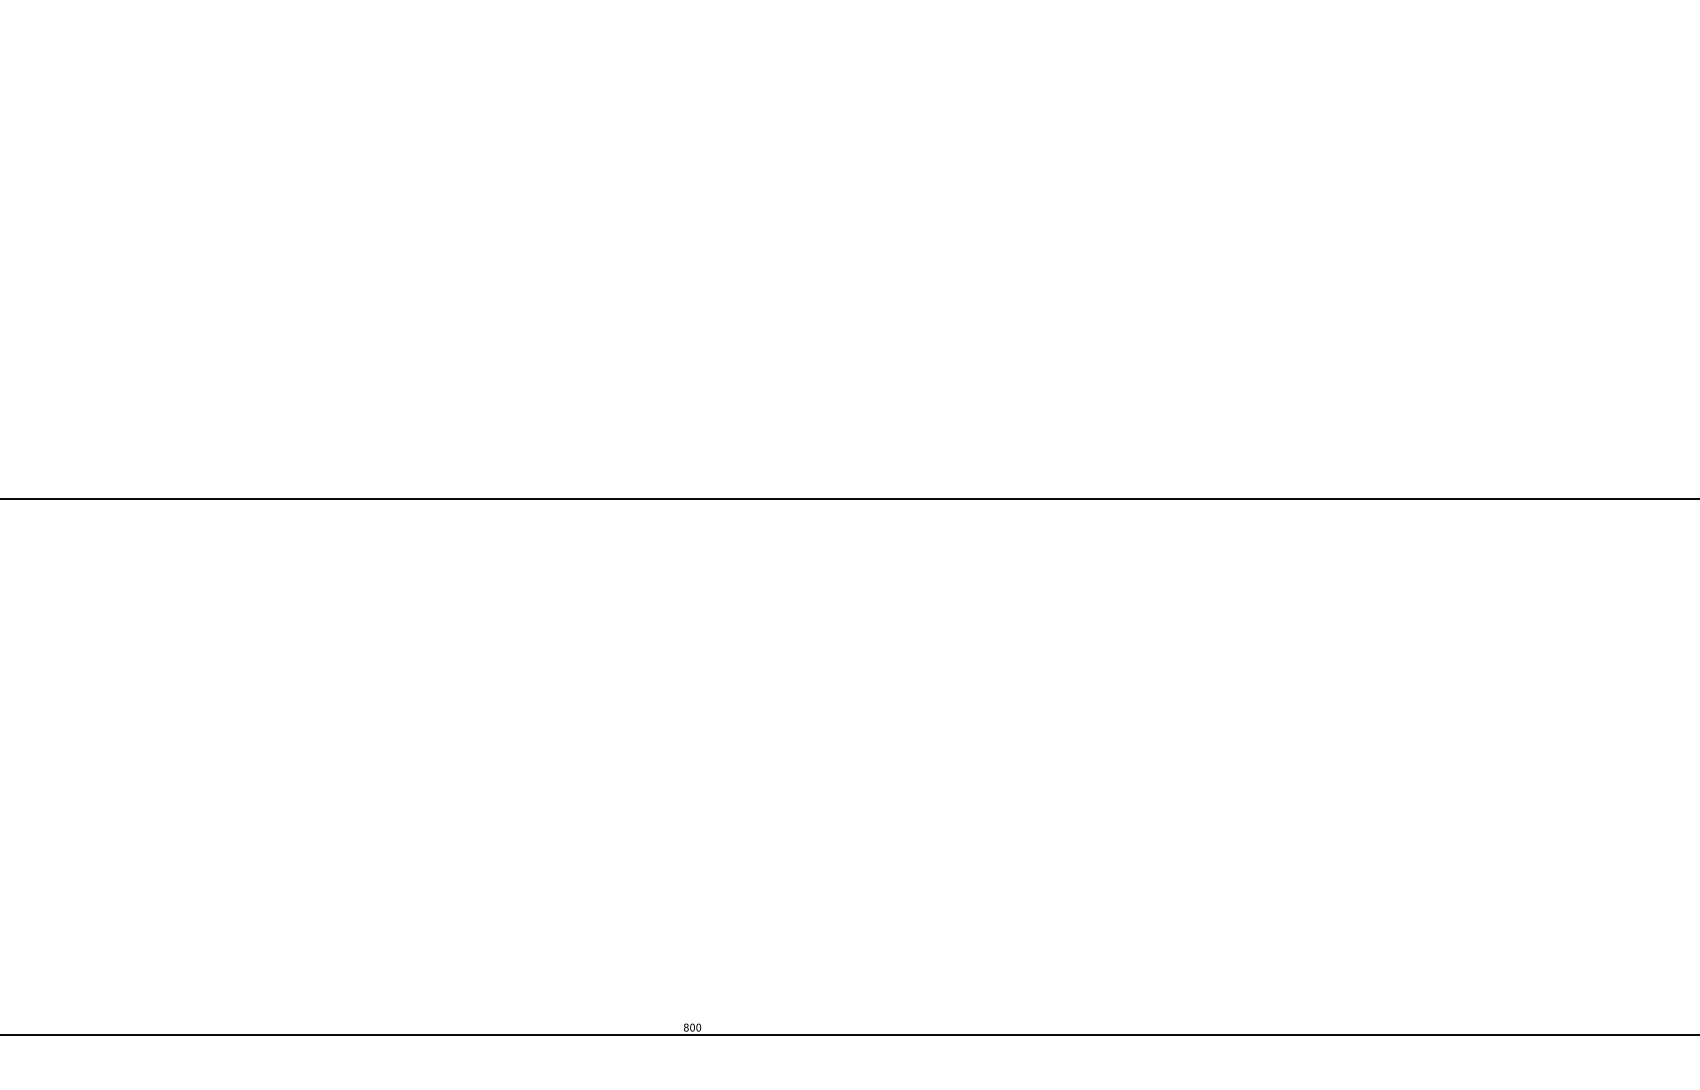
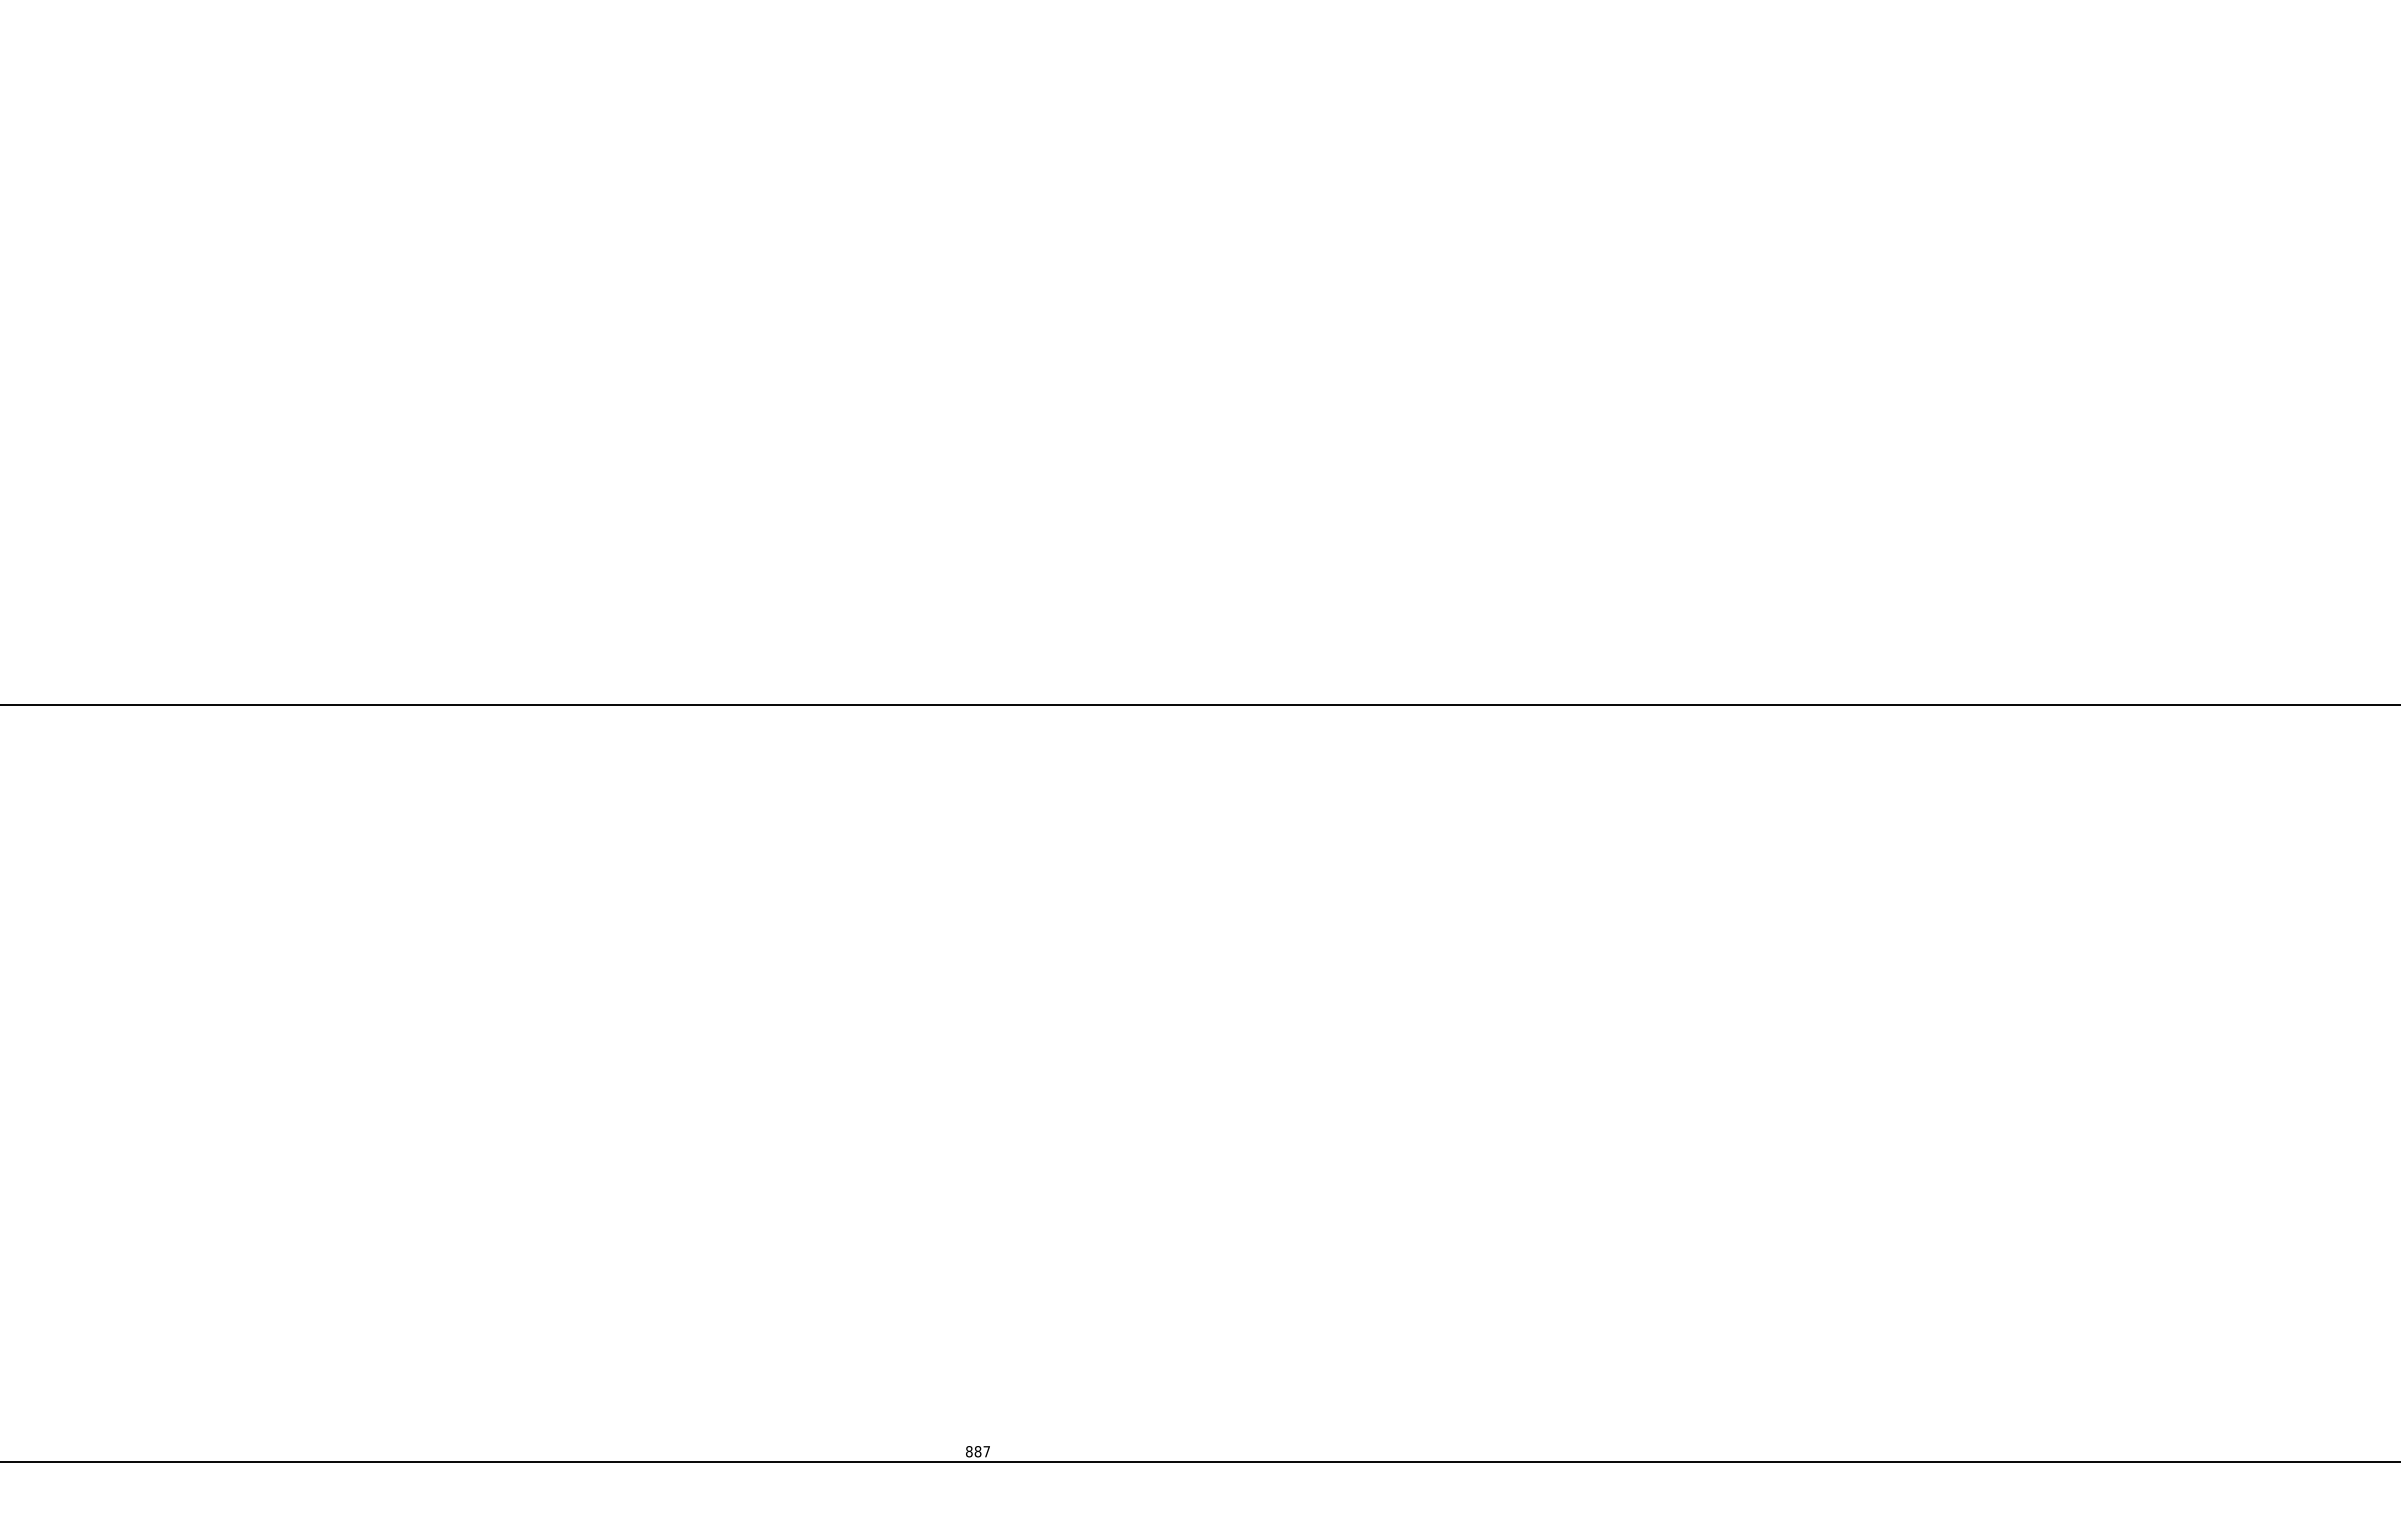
text: (695, 1027) -> (982, 1451), 800 -> 887

